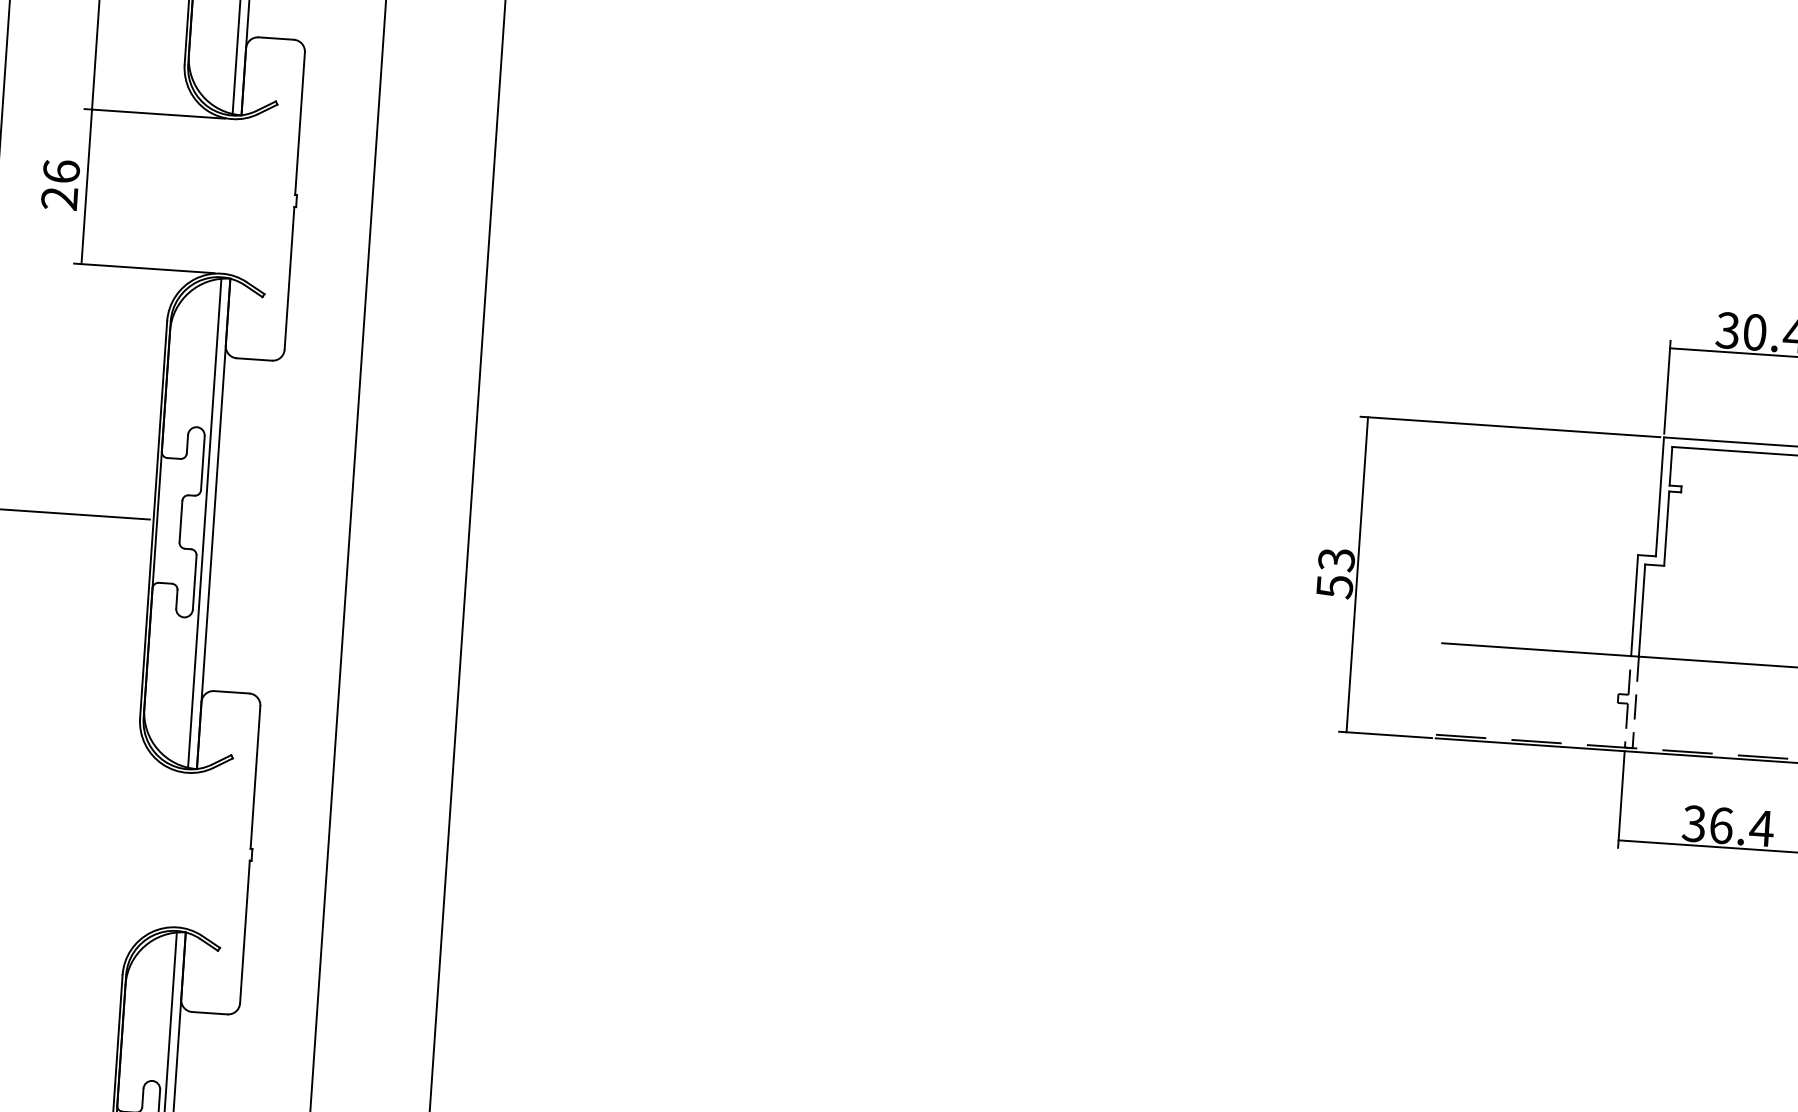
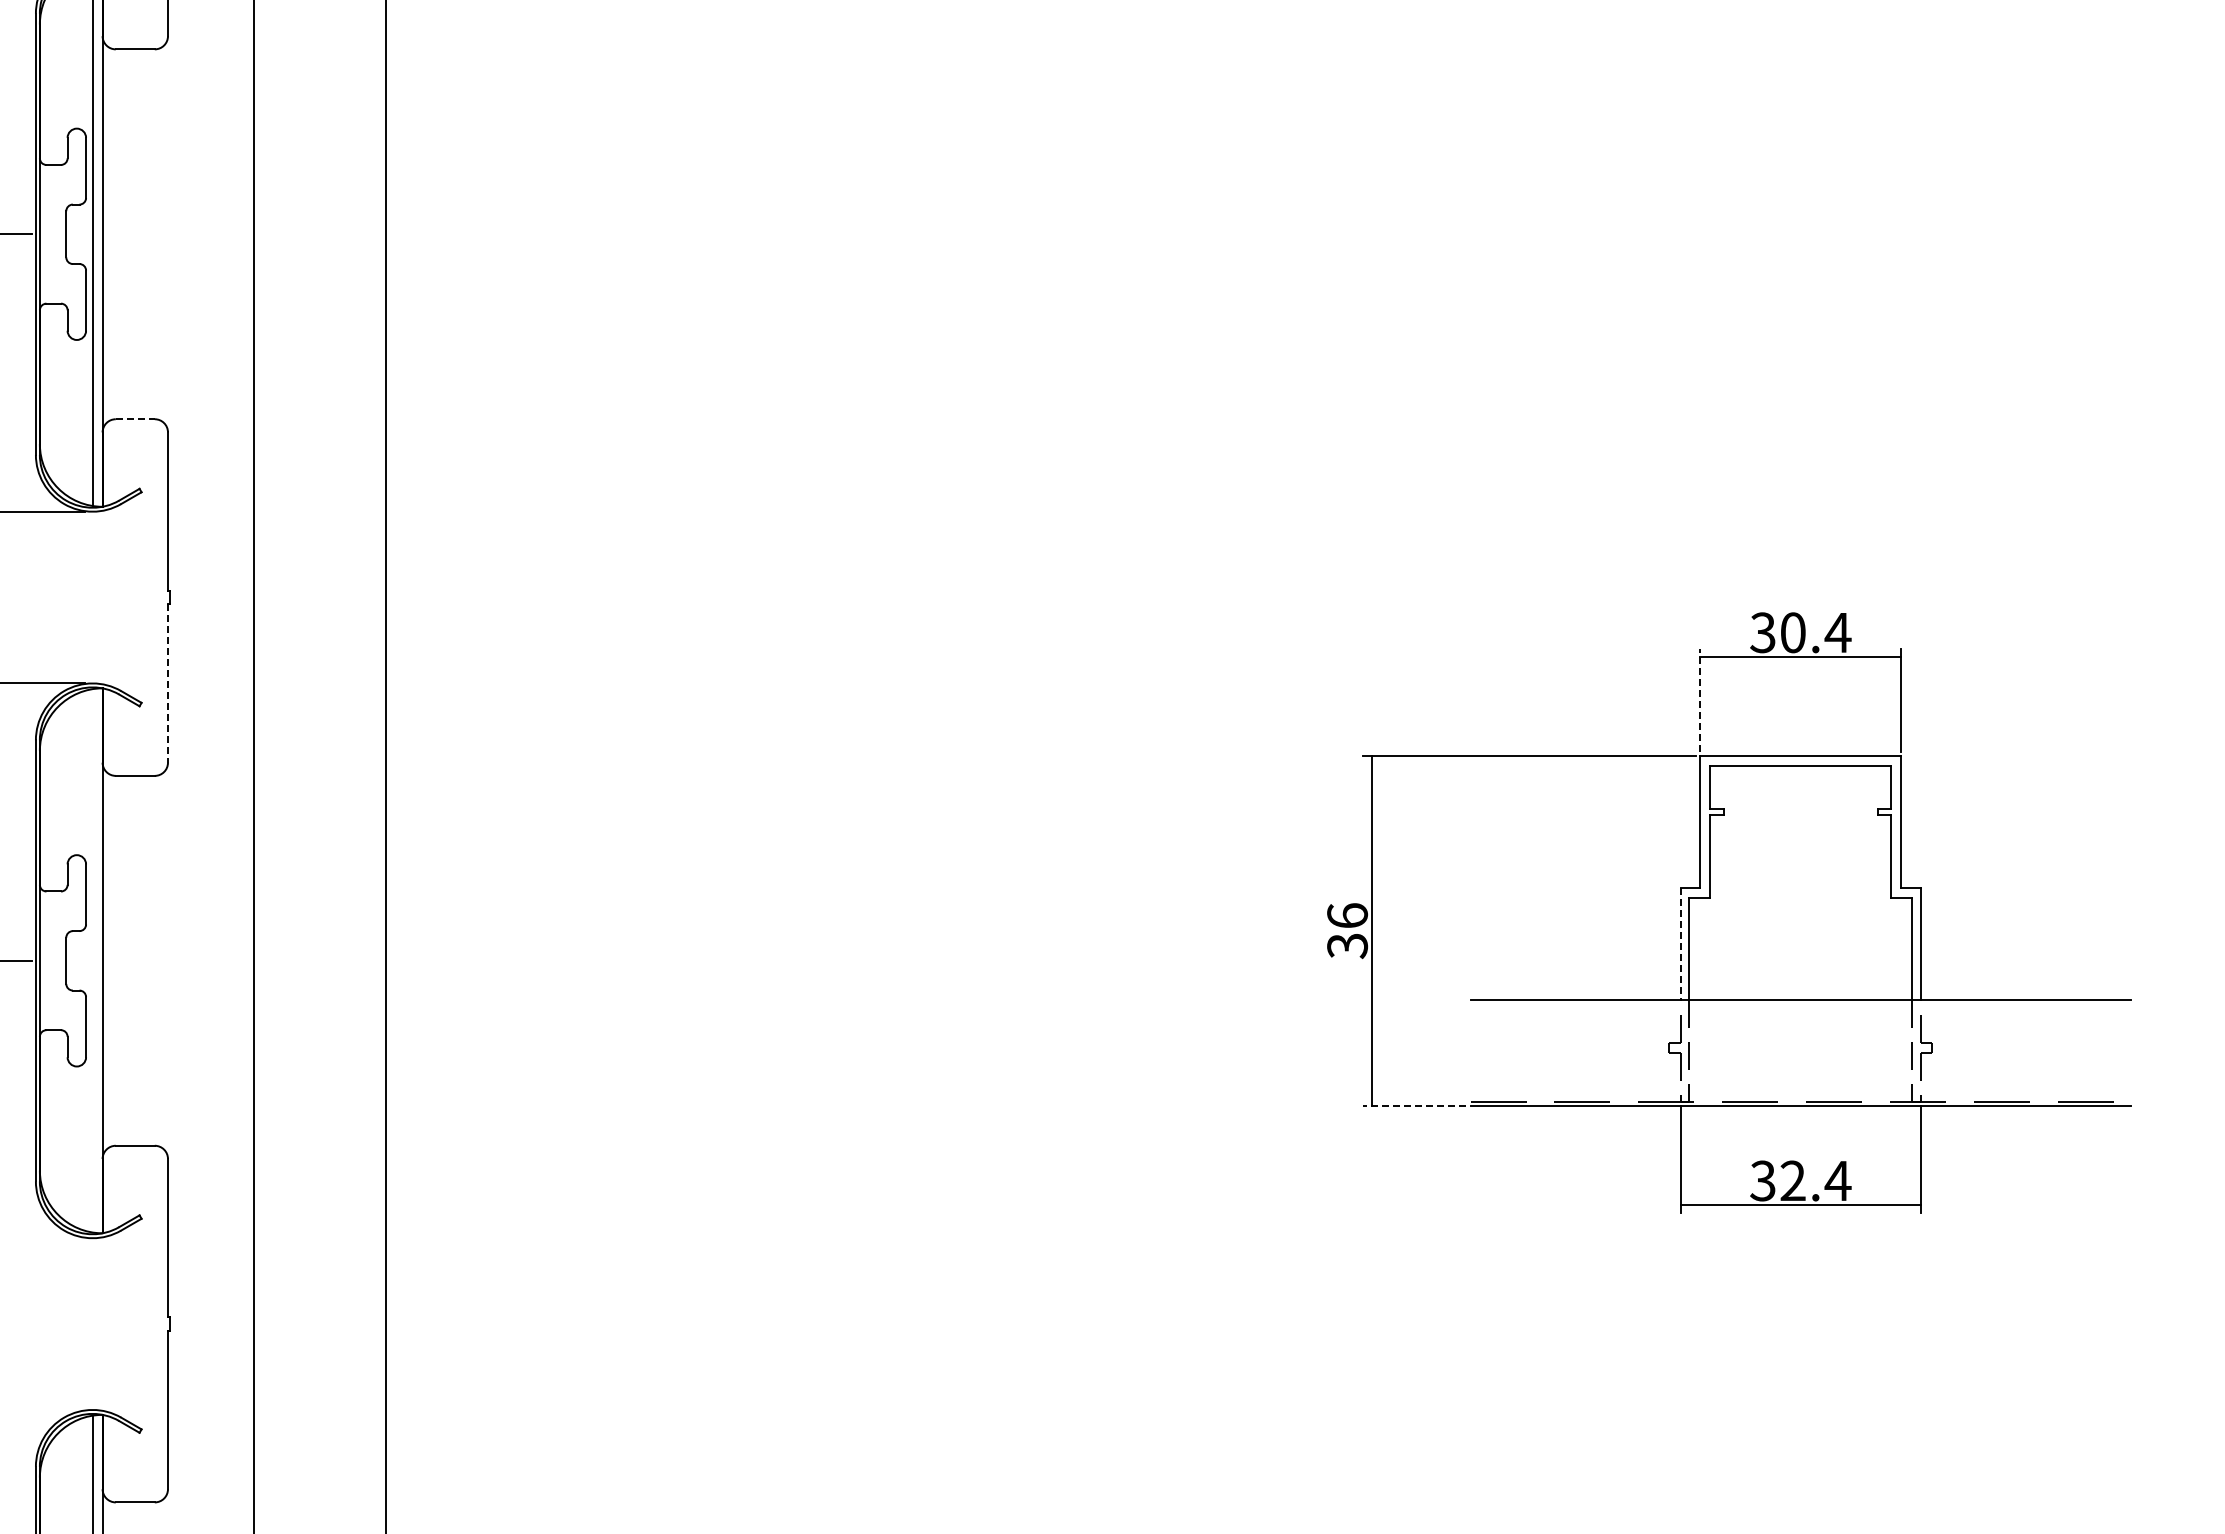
line: (276, 38) -> (135, 419), solid -> dashed
line: (289, 278) -> (168, 683), solid -> dashed
line: (1667, 387) -> (1700, 700), solid -> dashed
line: (204, 522) -> (92, 960), removed
text: (1335, 572) -> (1347, 930), 53 -> 36
line: (1634, 605) -> (1680, 944), solid -> dashed
line: (1385, 734) -> (1414, 1105), solid -> dashed
text: (1720, 825) -> (1792, 1180), 36.4 -> 32.4

